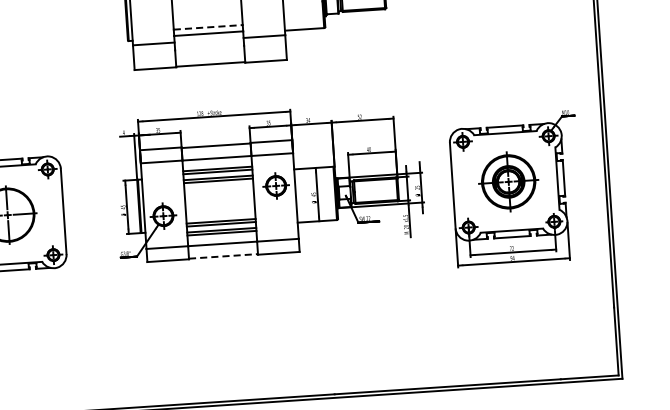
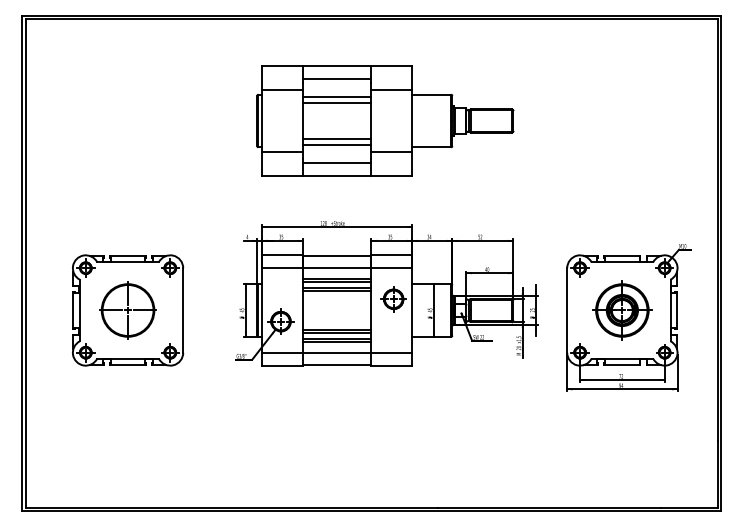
line: (208, 27) -> (337, 139), dashed -> solid
line: (210, 52) -> (337, 163), added
line: (223, 256) -> (337, 365), dashed -> solid

